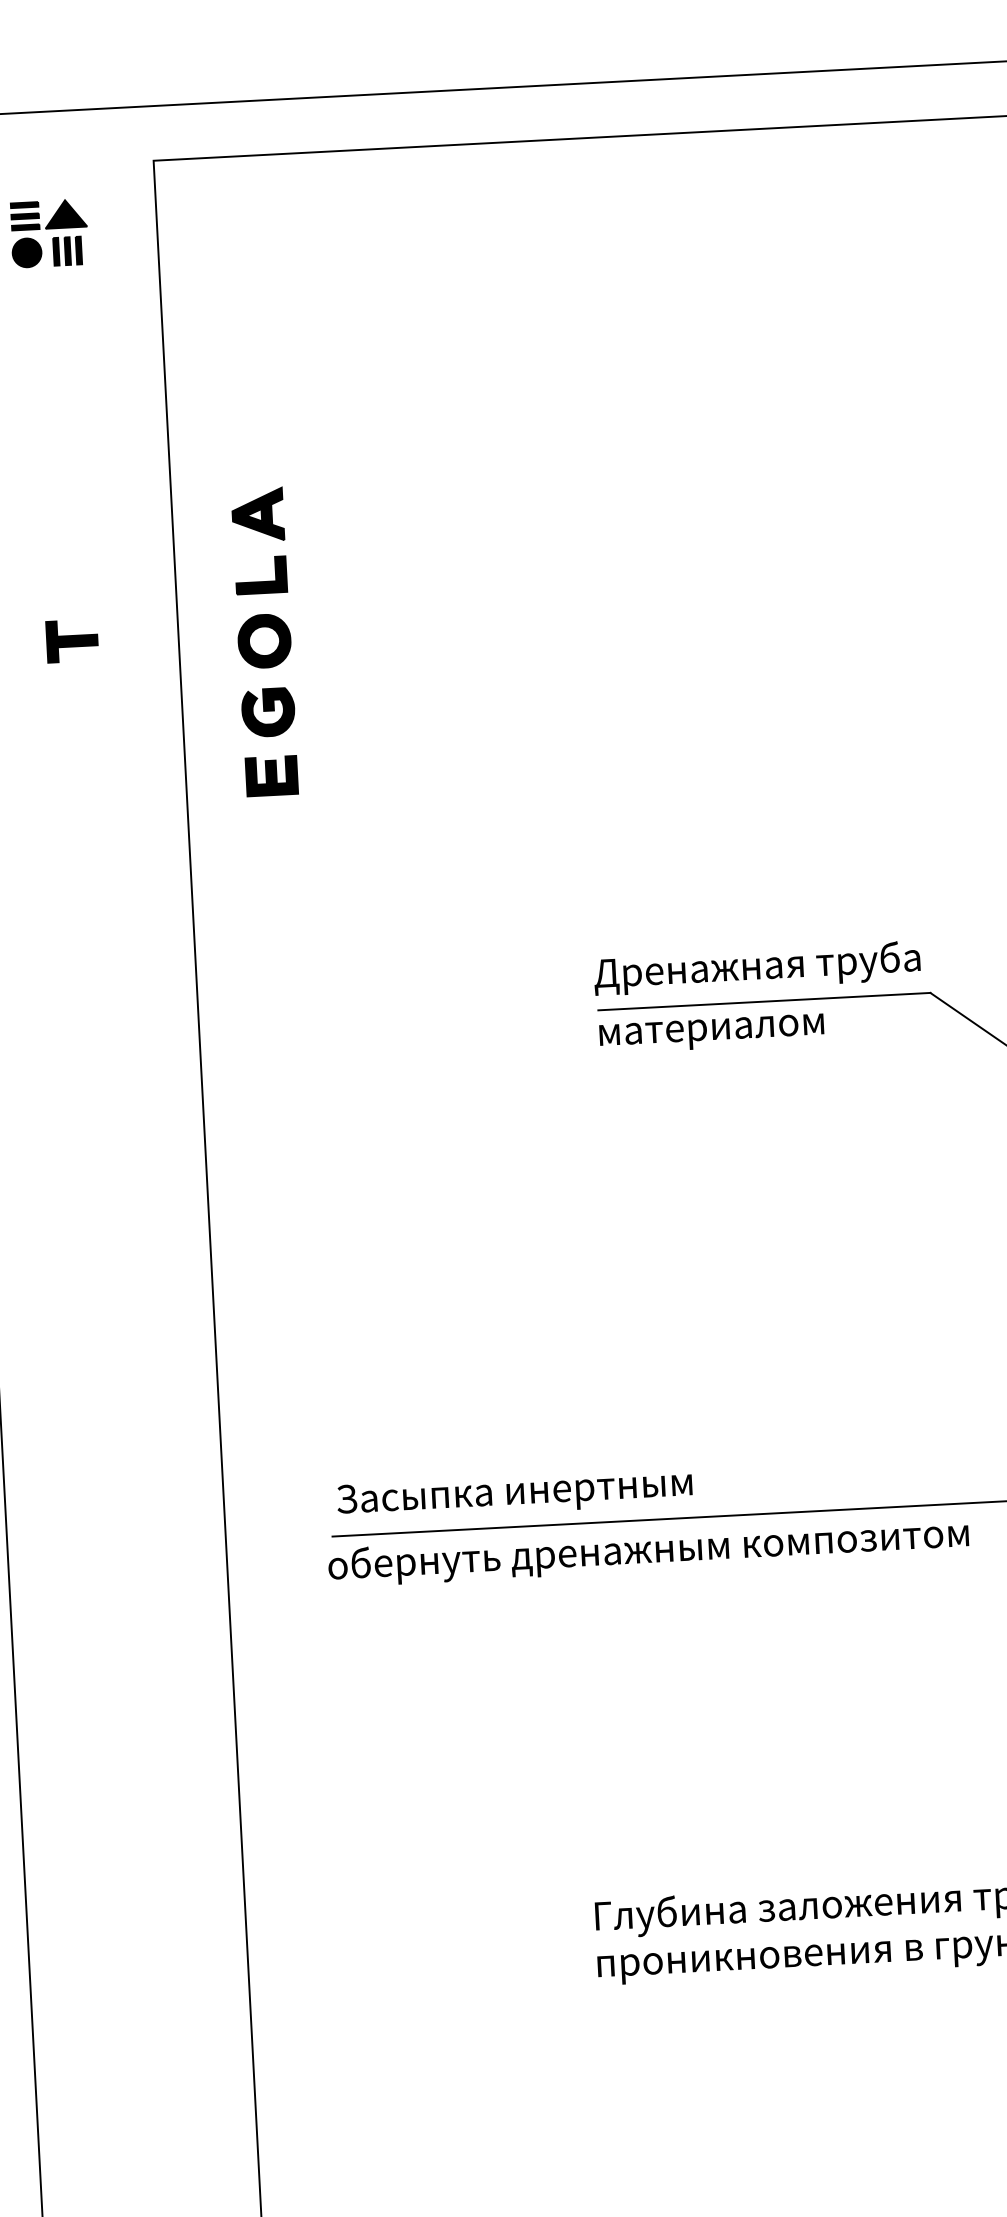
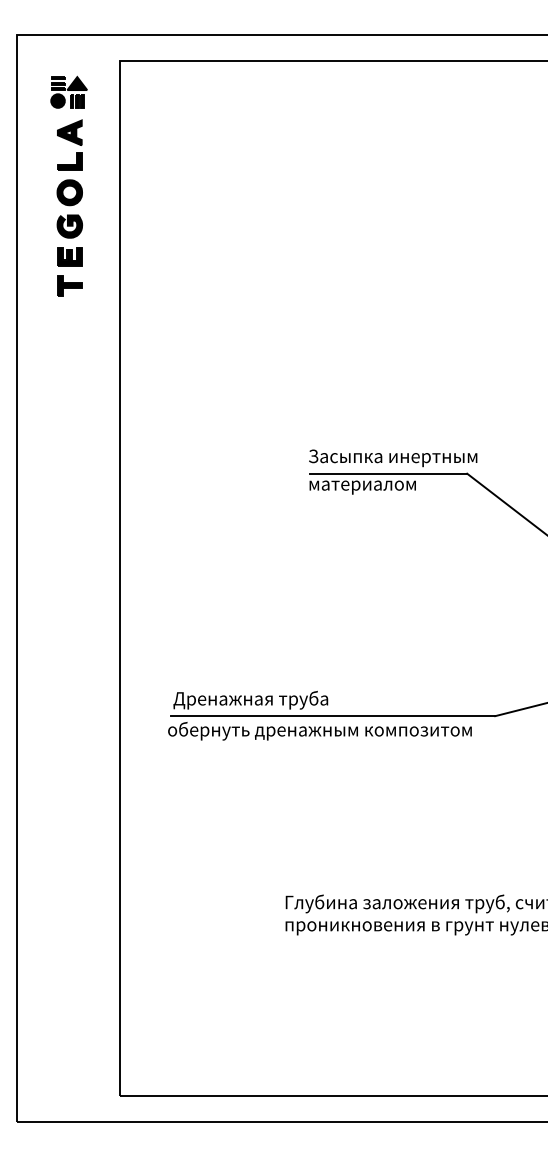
part: (263, 640) -> (69, 192), moved
text: (771, 967) -> (392, 457), Дренажная труба -> Засыпка инертным
text: (513, 1491) -> (257, 699), Засыпка инертным -> Дренажная труба

